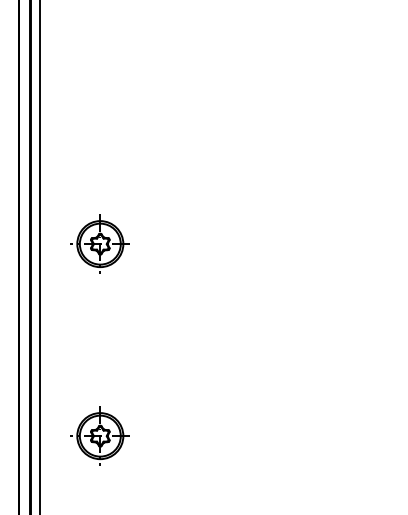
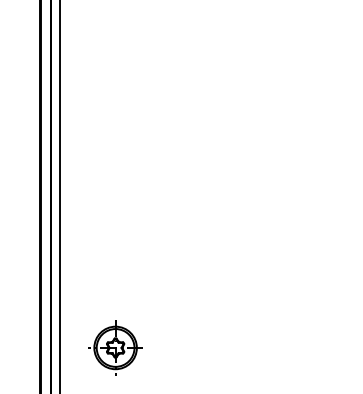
part: (99, 243) -> (114, 170), removed

